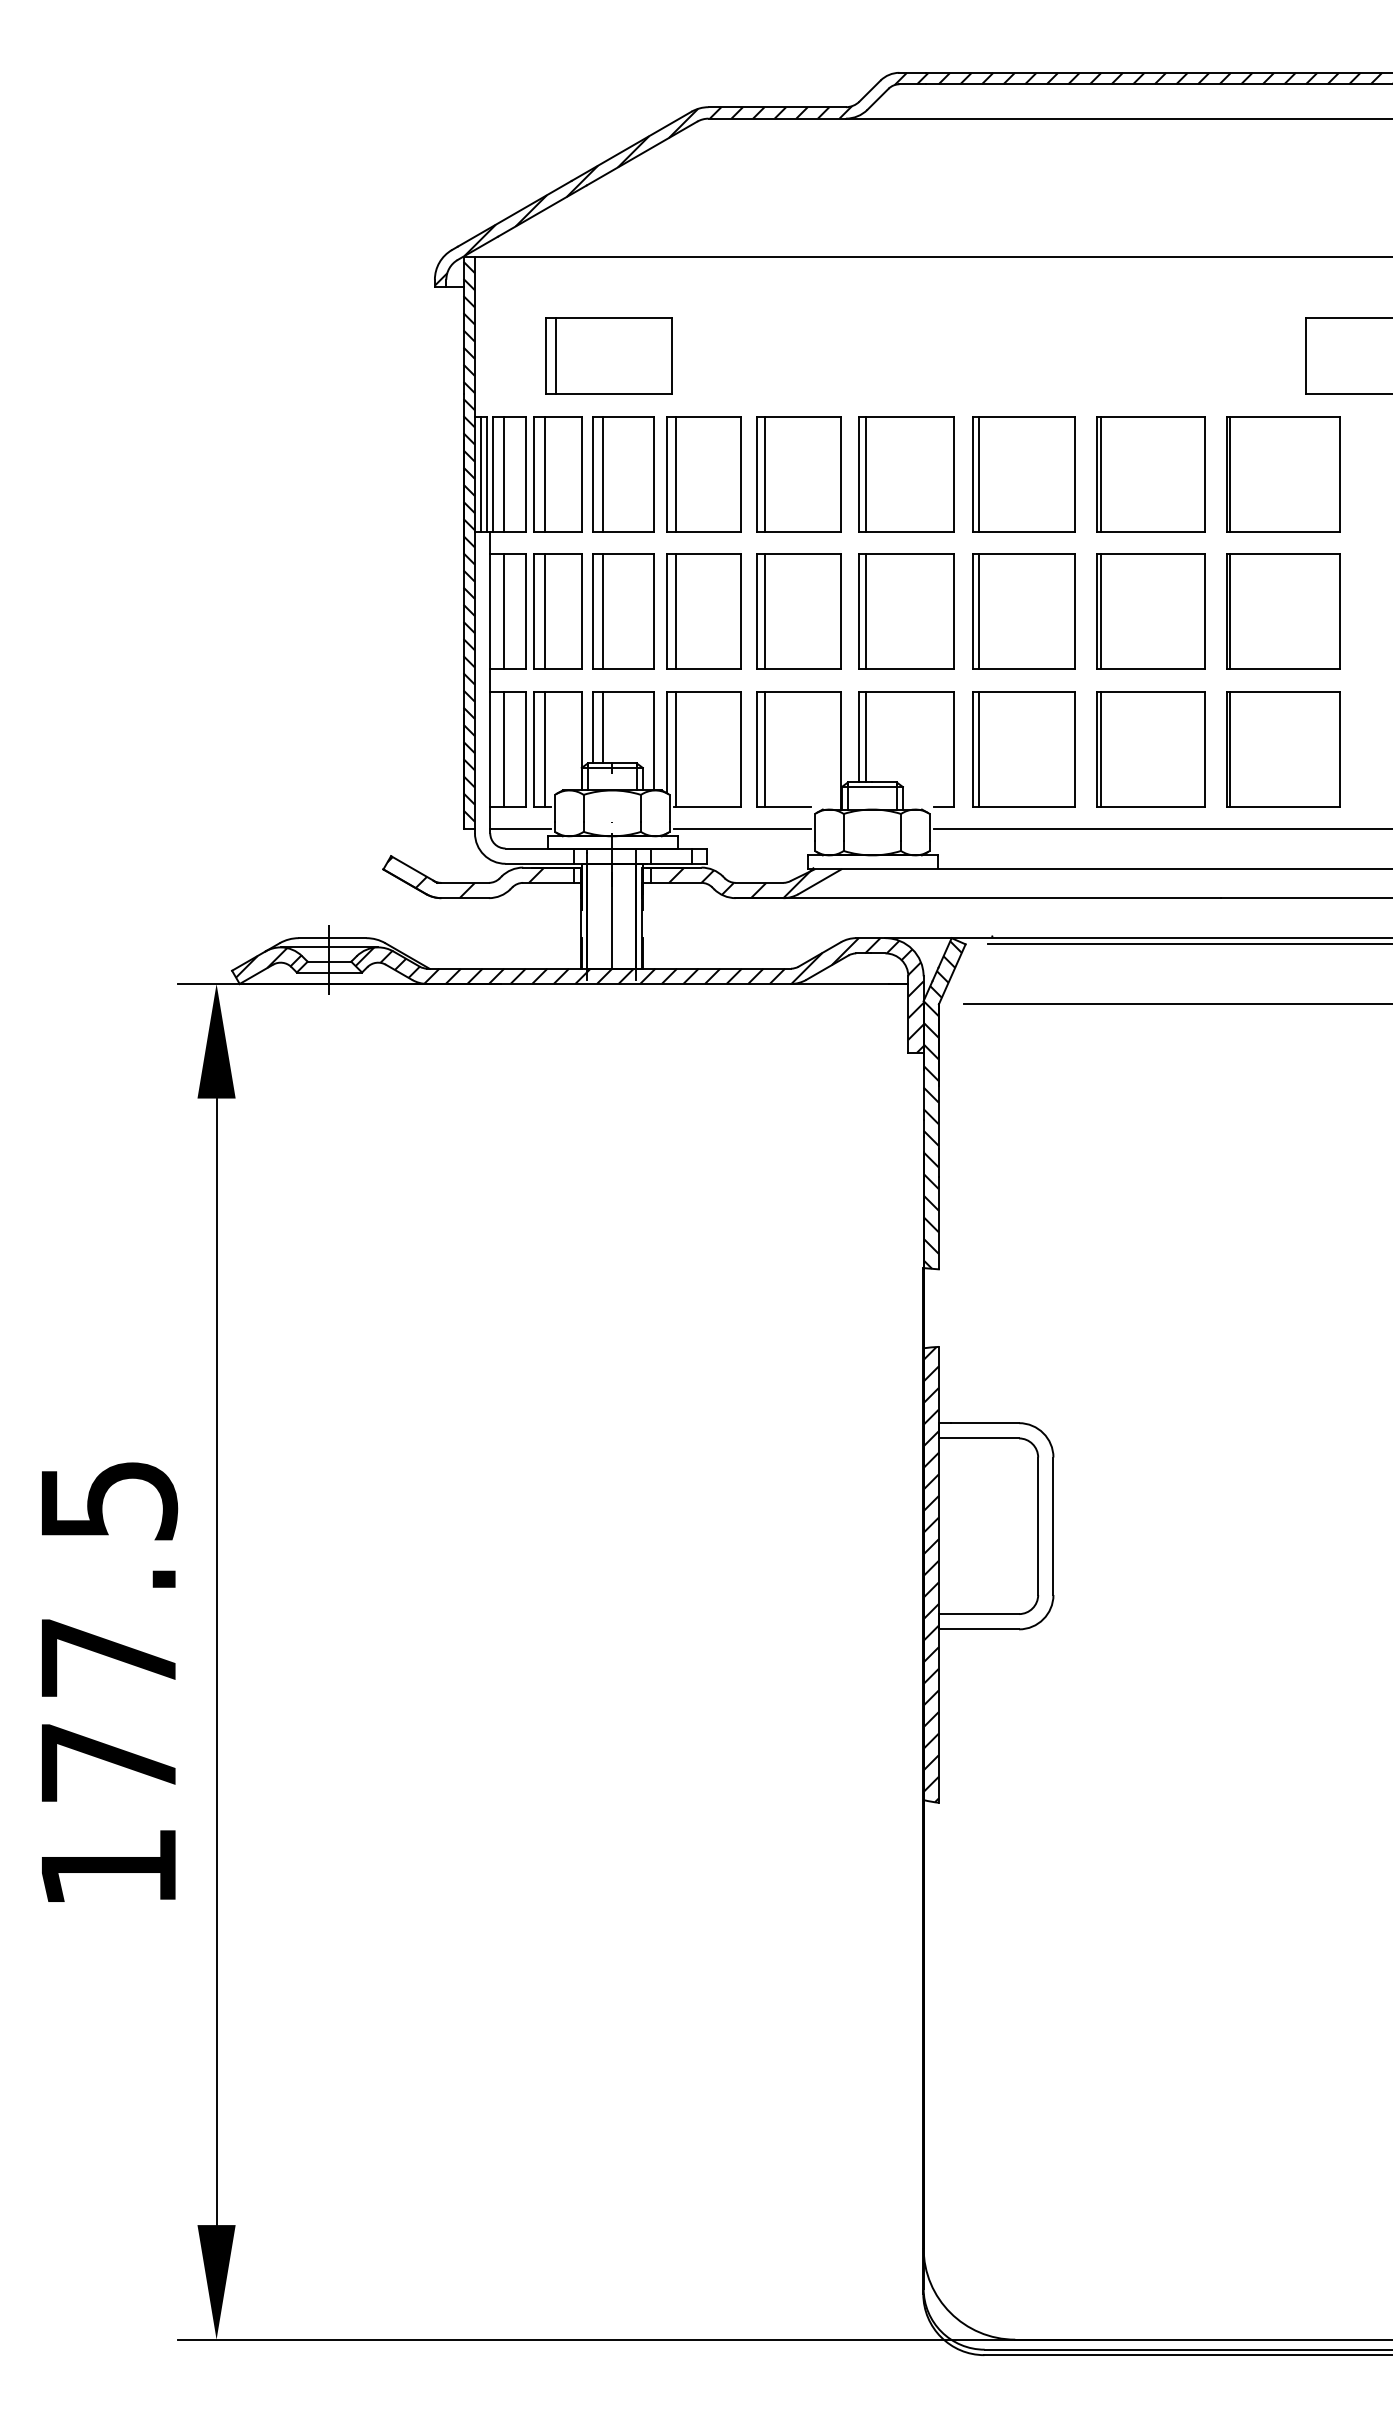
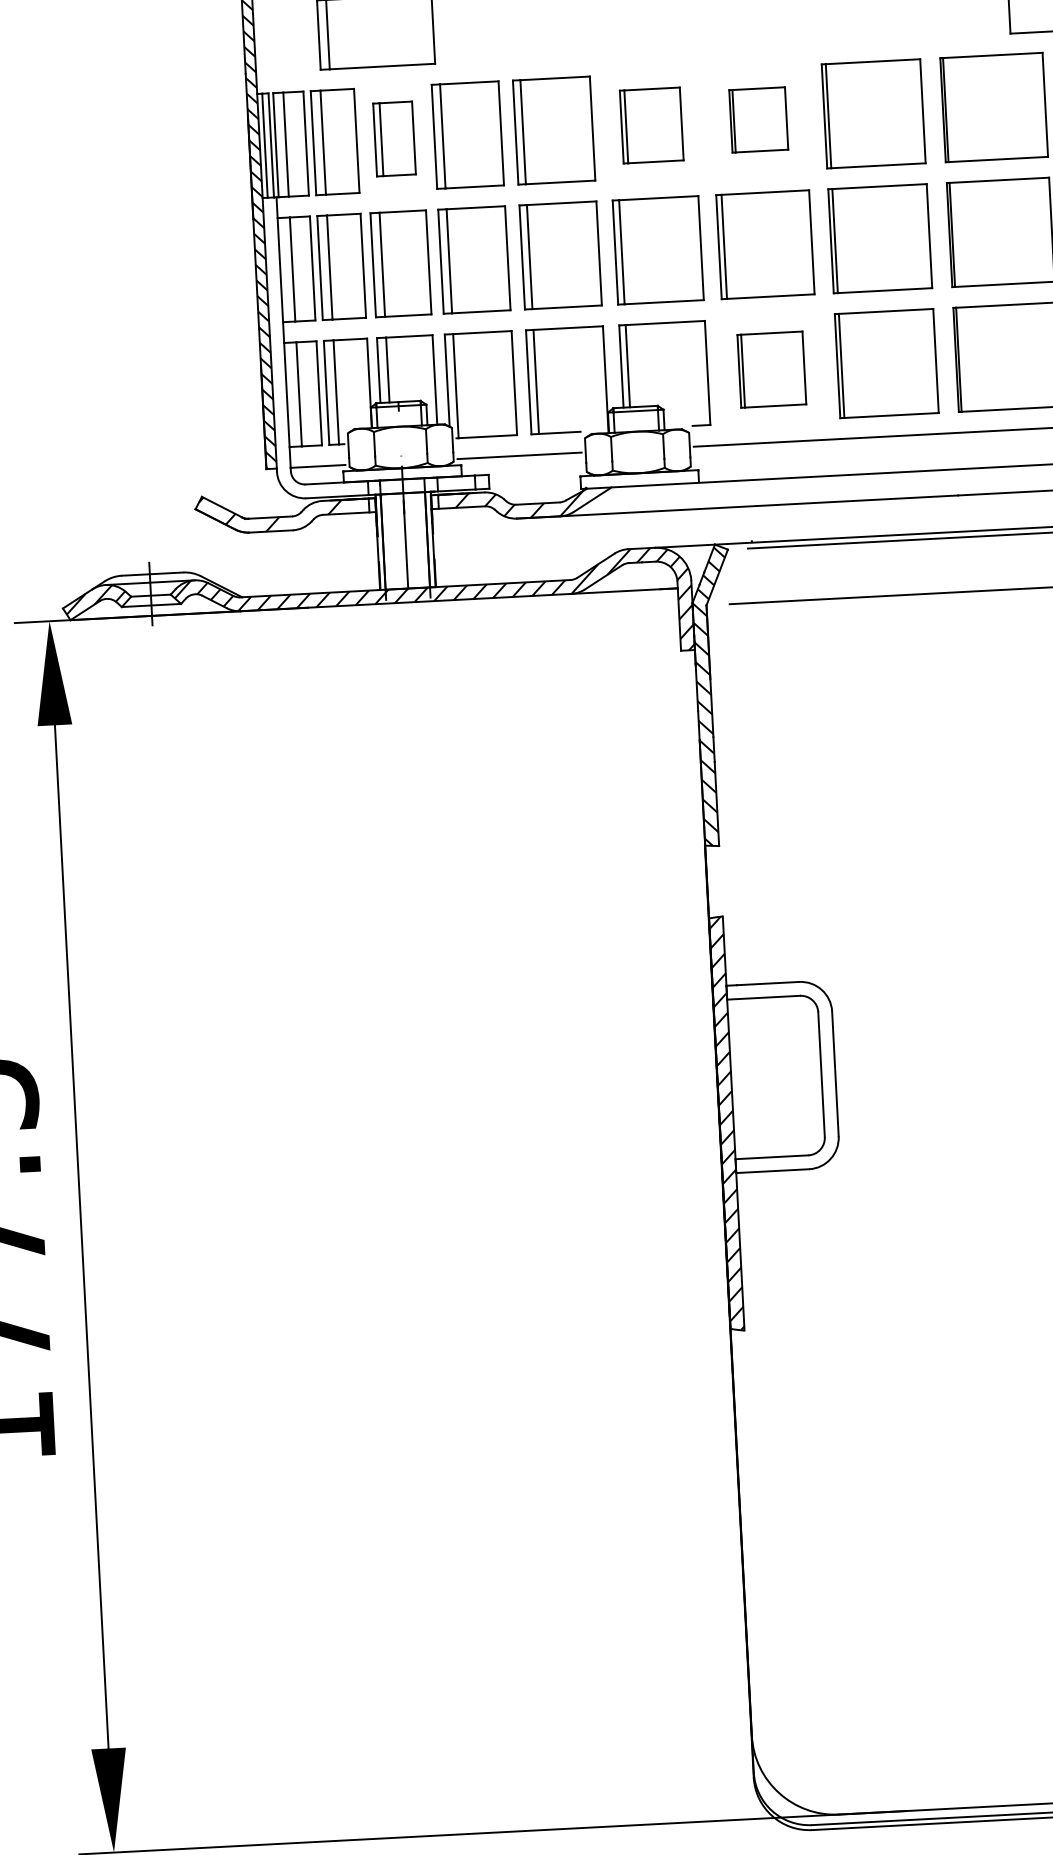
part: (623, 474) -> (394, 139), size x0.7
part: (906, 474) -> (651, 125), size x0.7
part: (1023, 474) -> (758, 120), size x0.6
part: (1023, 749) -> (771, 369), size x0.7

